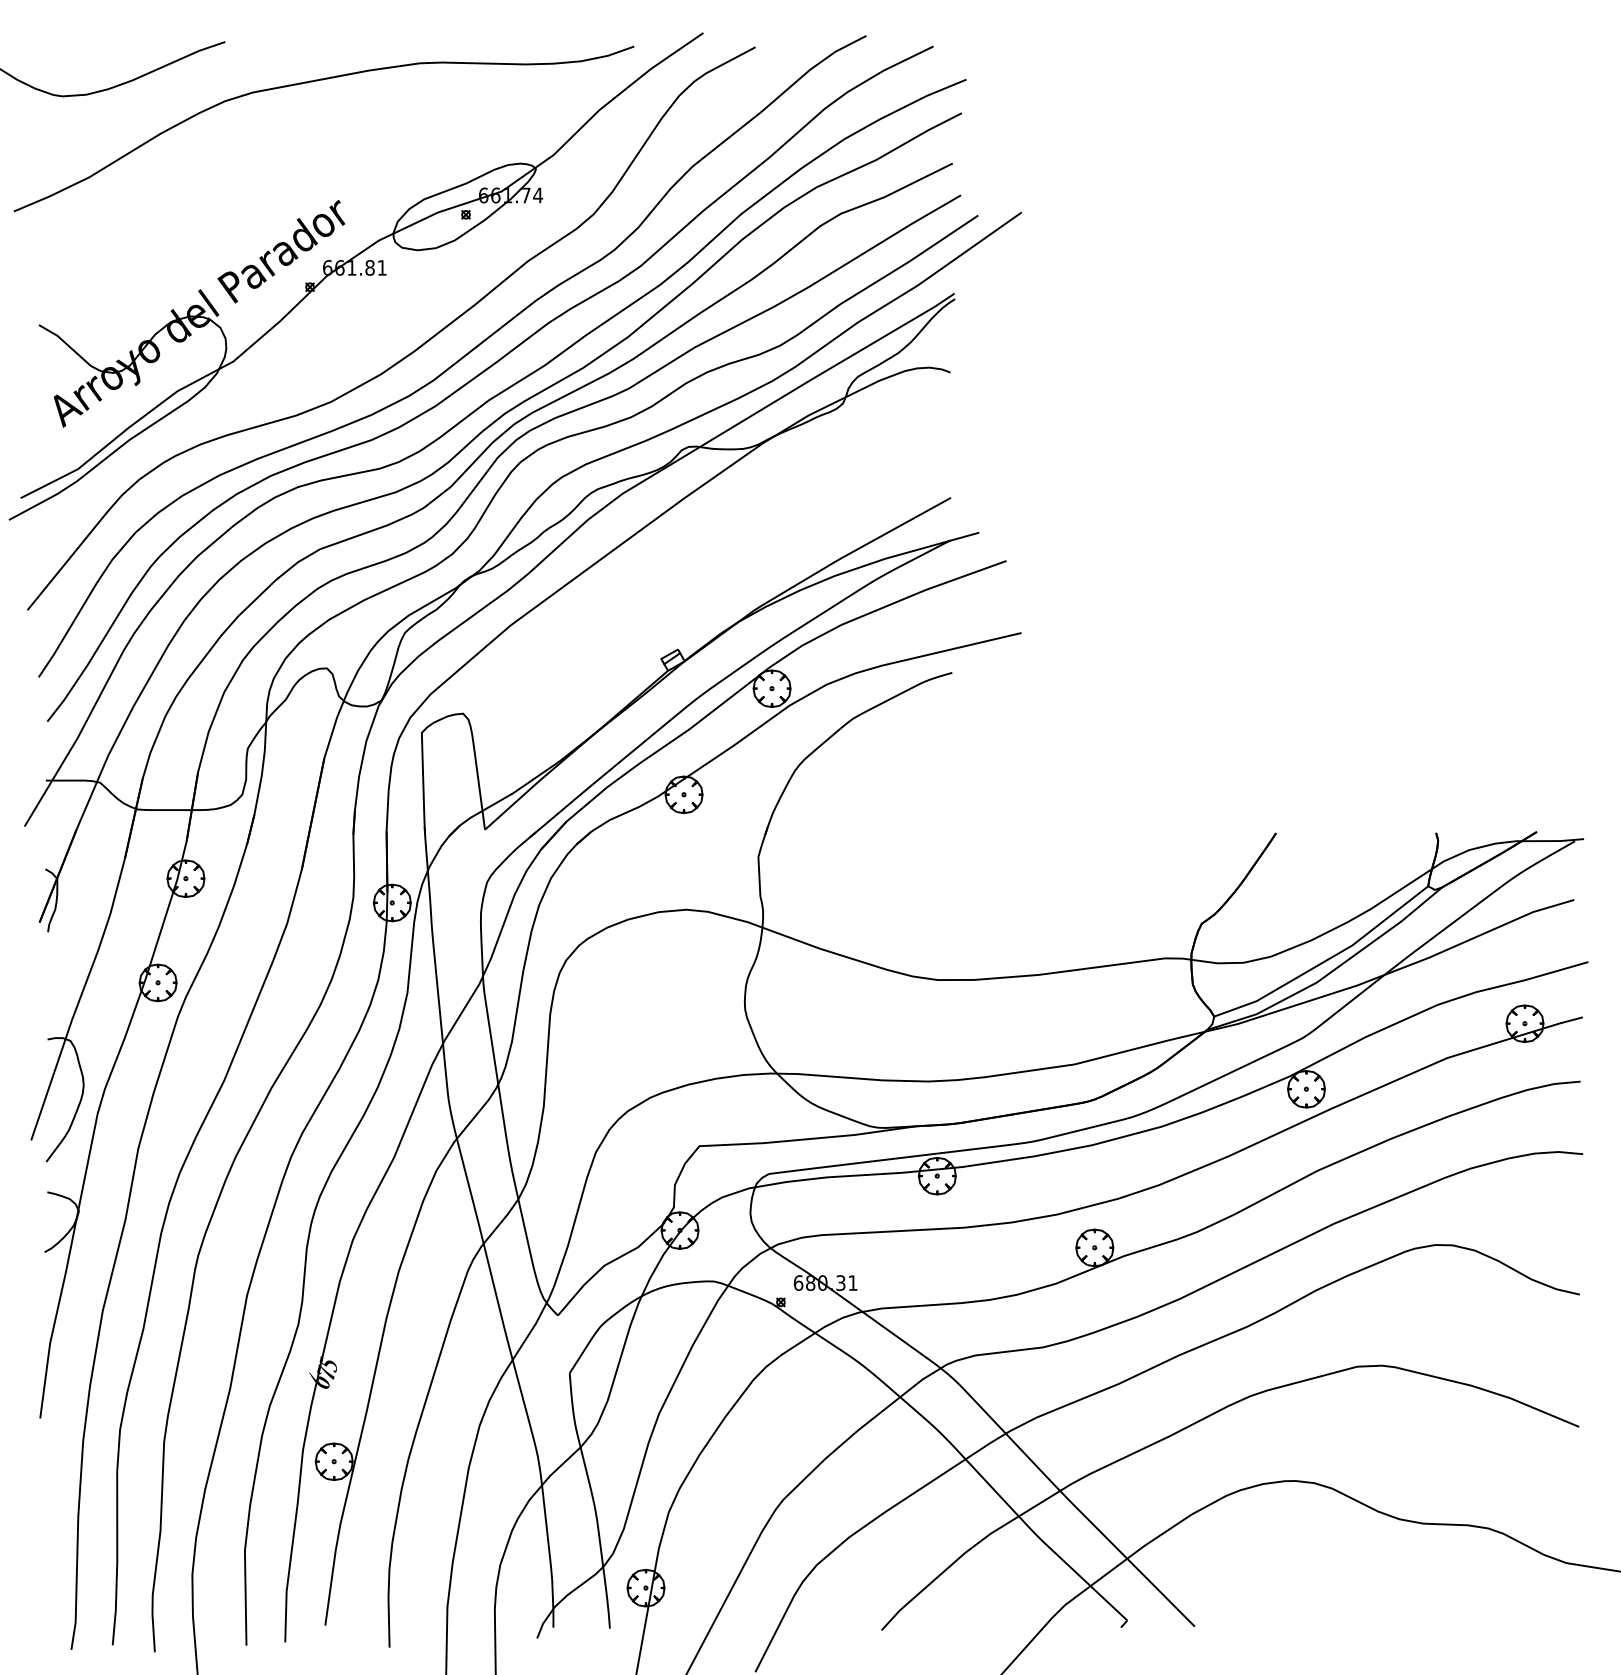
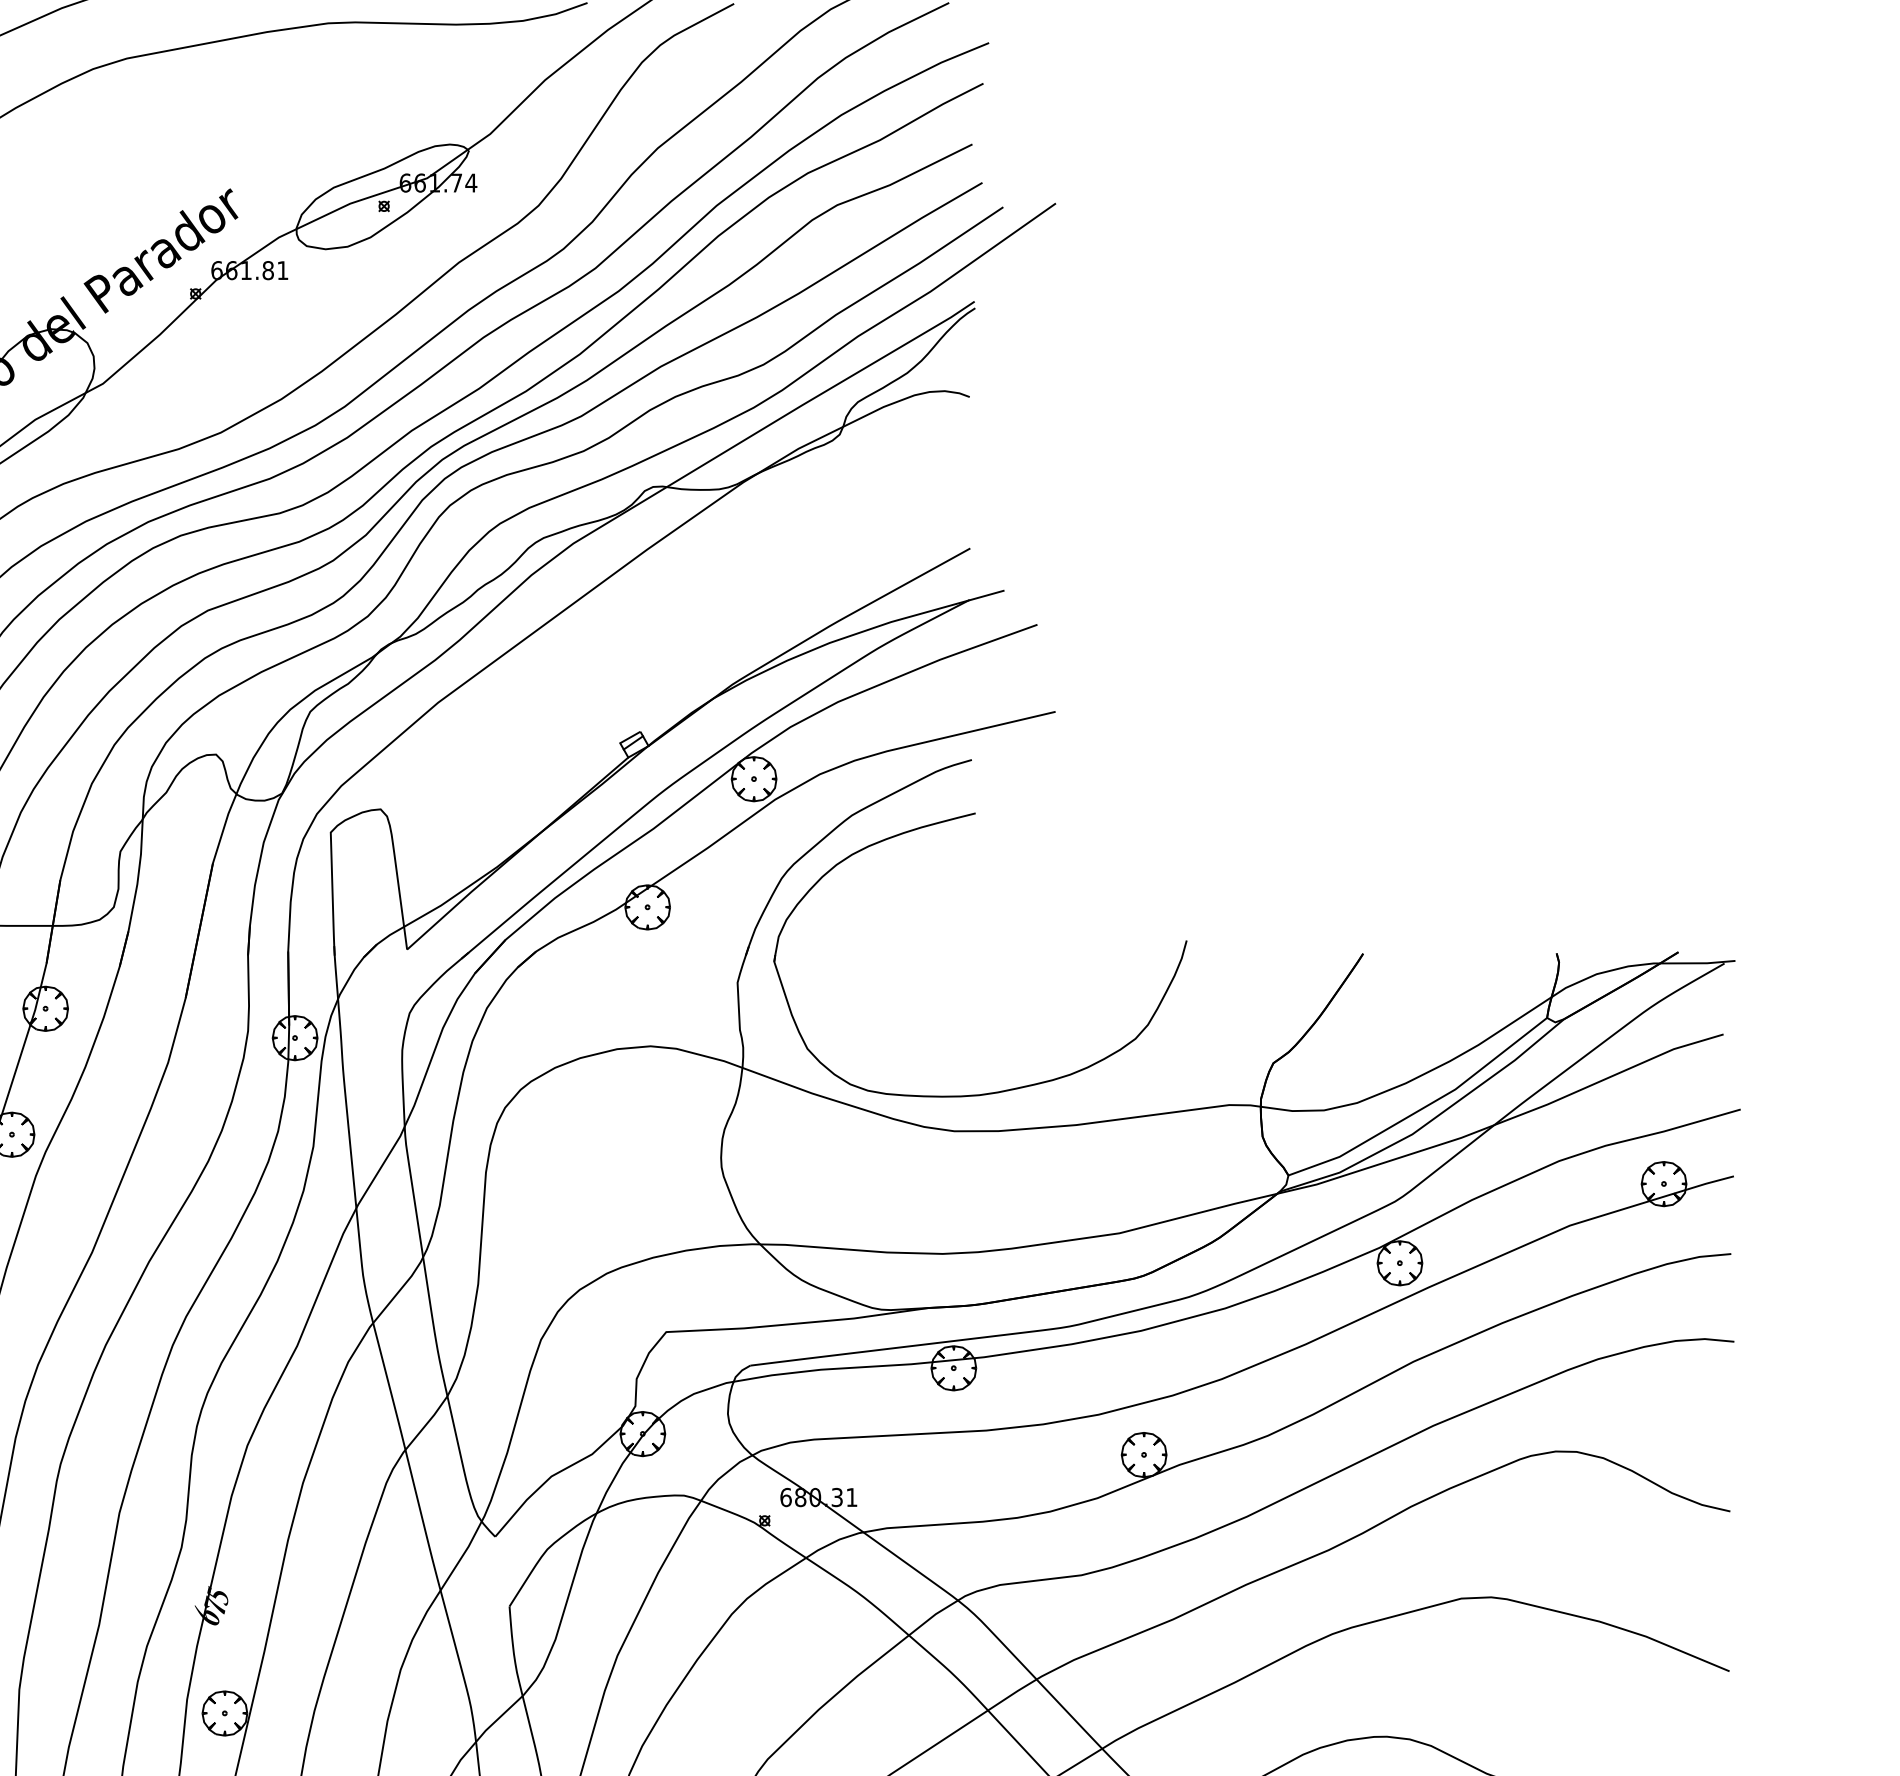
part: (979, 945) -> (1004, 1089), added

